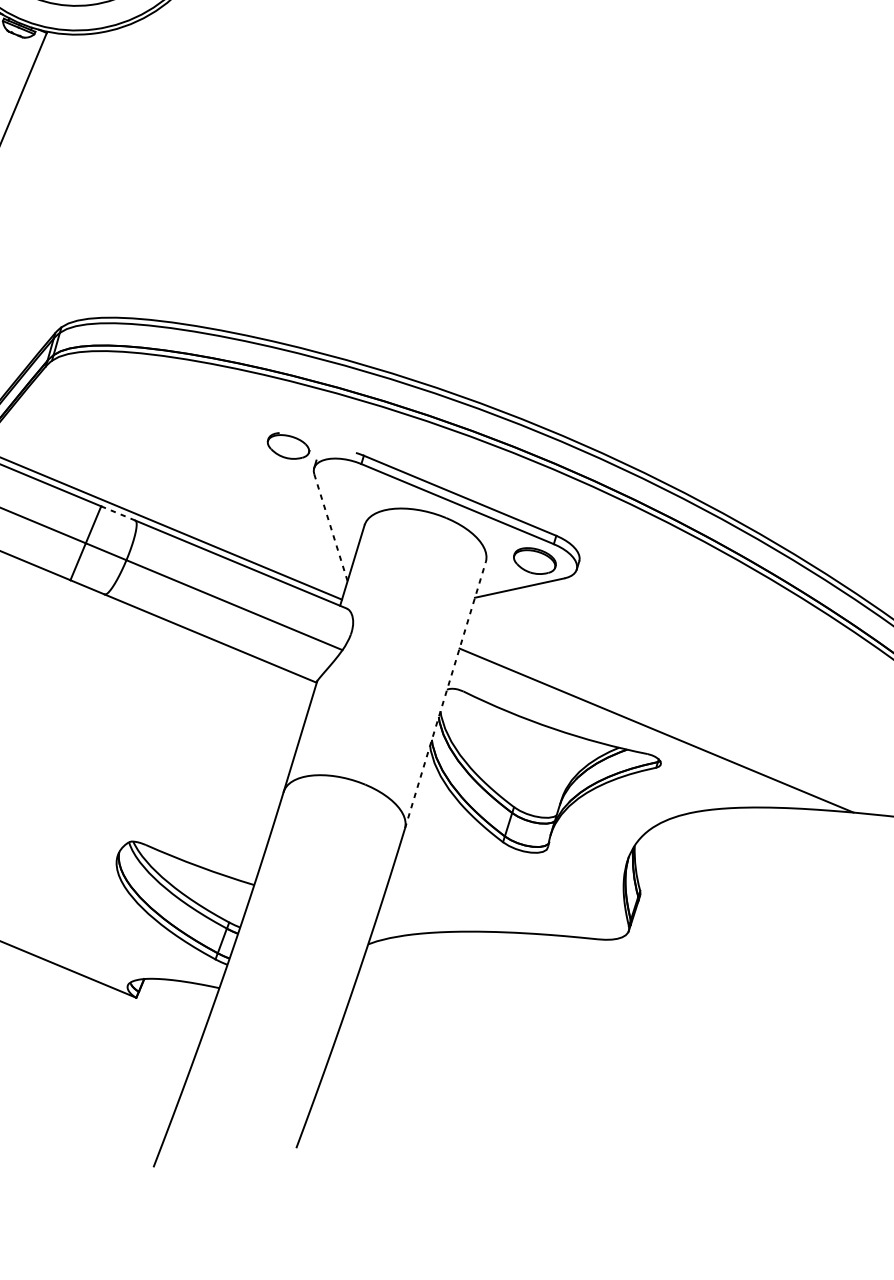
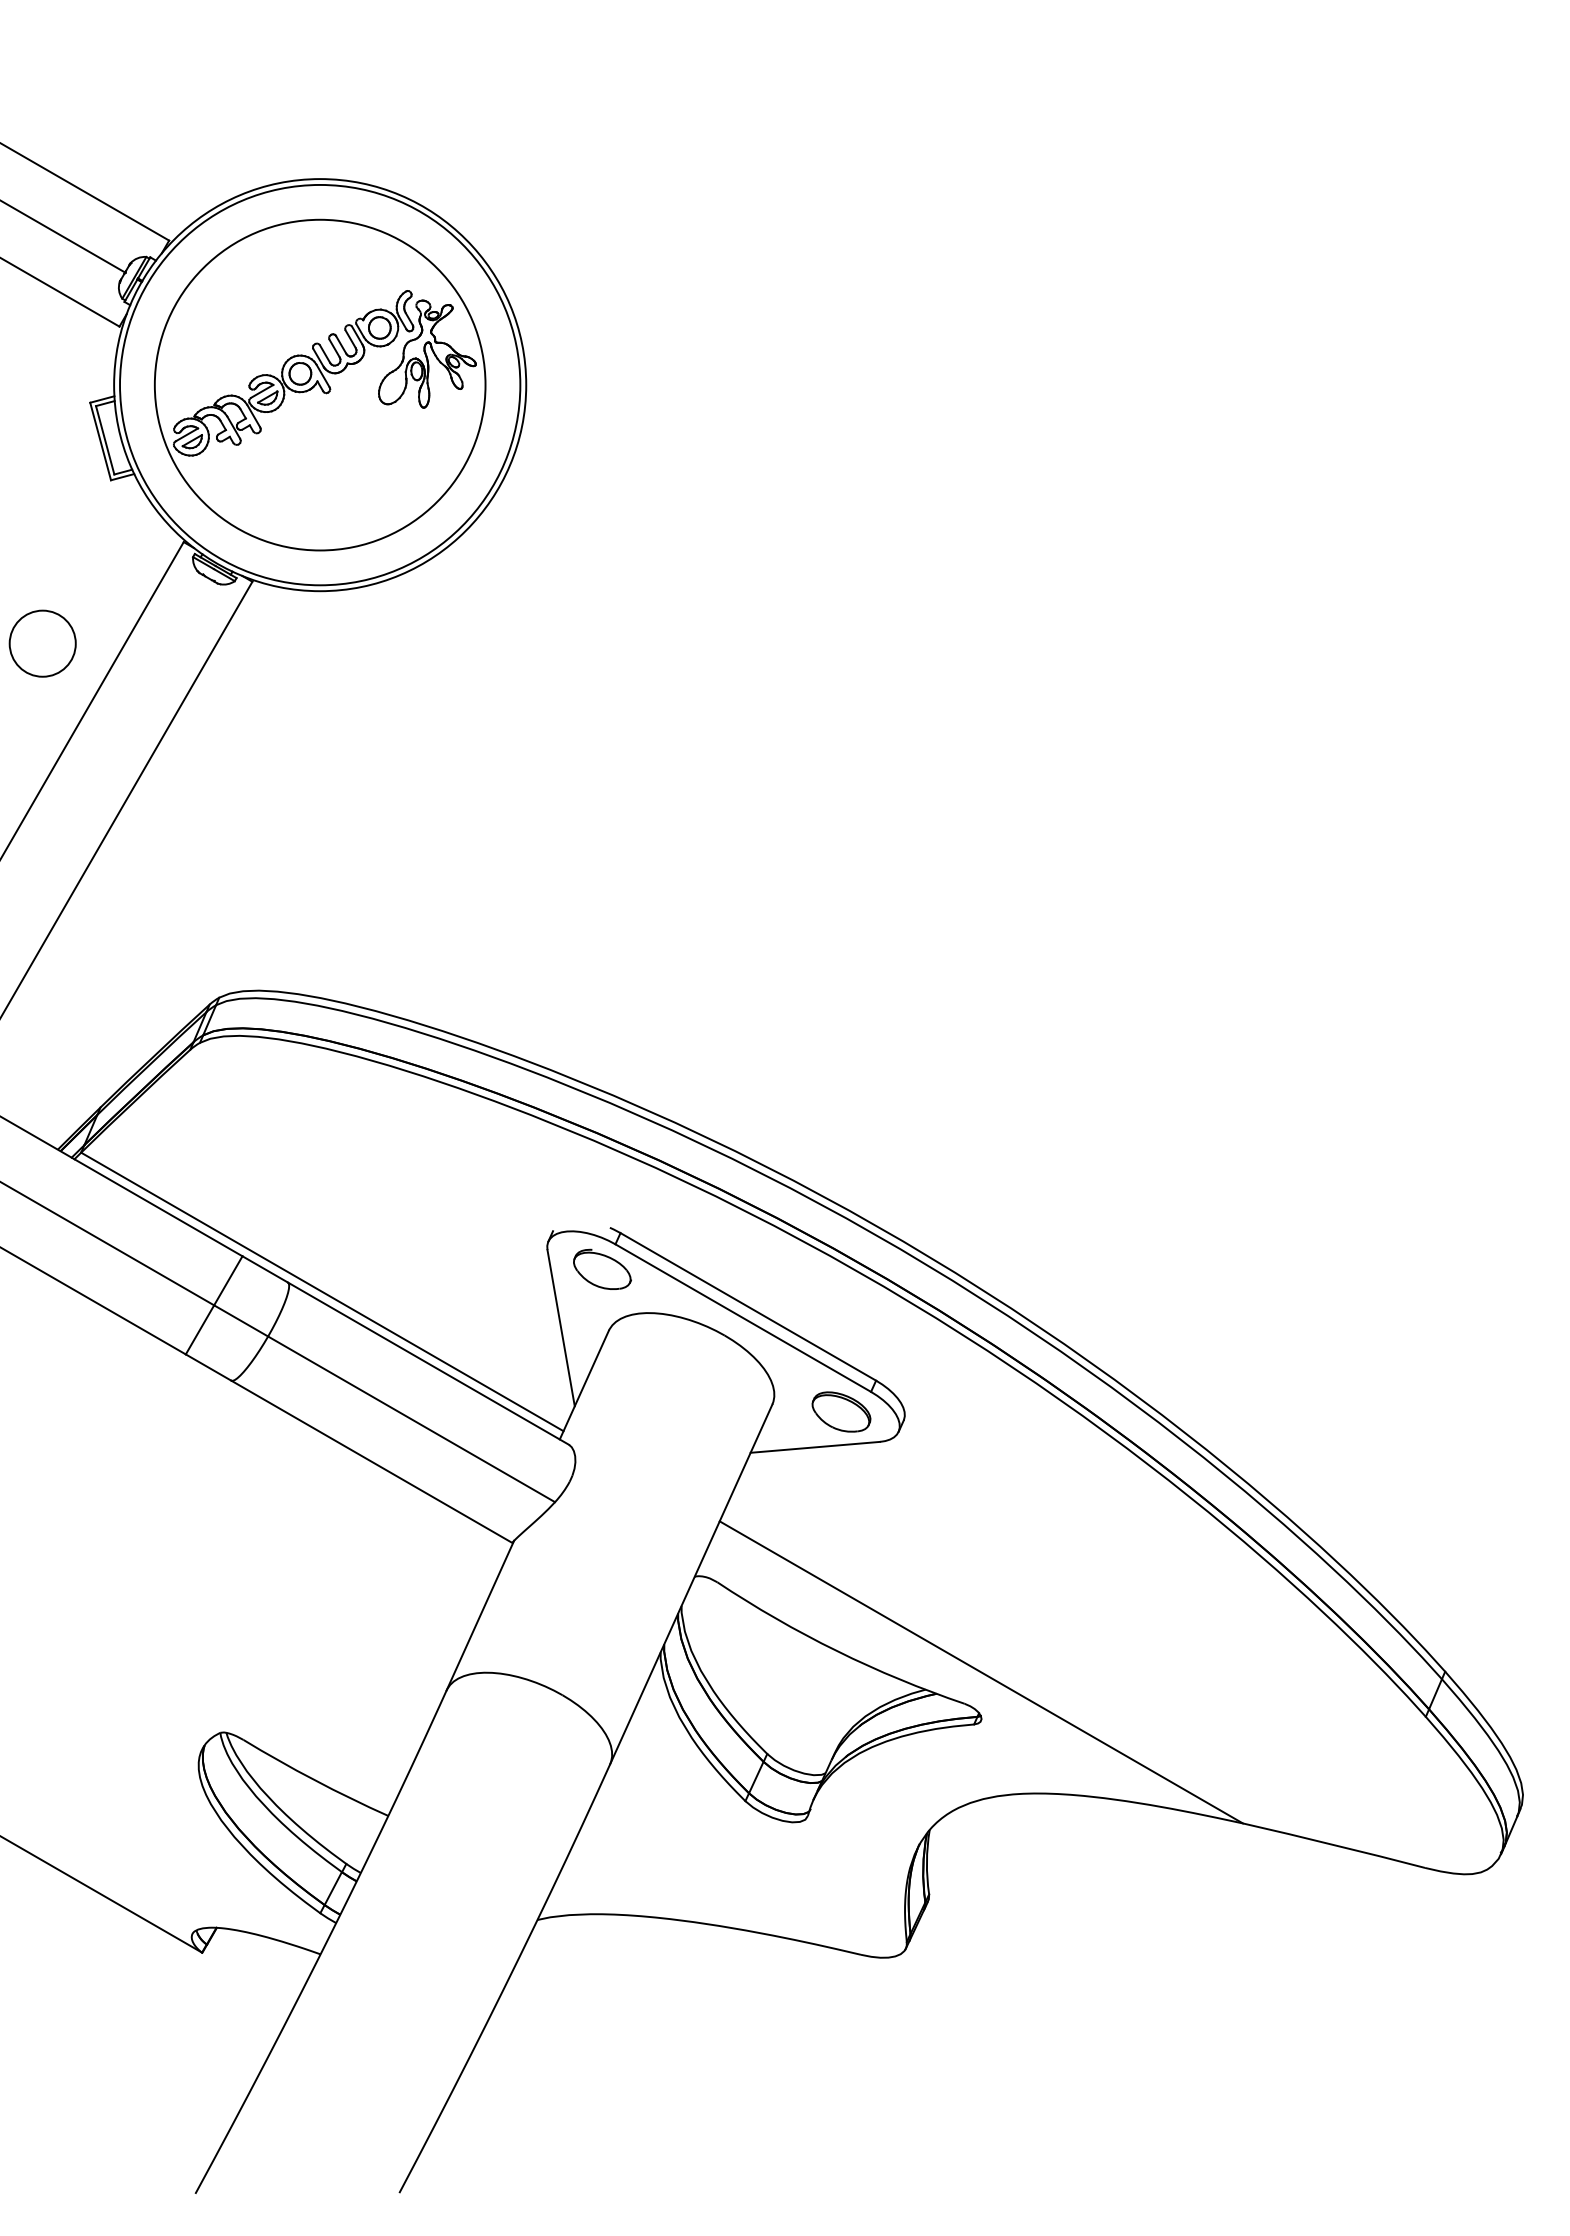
part: (288, 445) -> (602, 1268), moved
line: (117, 513) -> (264, 1269), dashed -> solid
line: (331, 527) -> (561, 1327), dashed -> solid
line: (445, 694) -> (691, 1583), dashed -> solid

